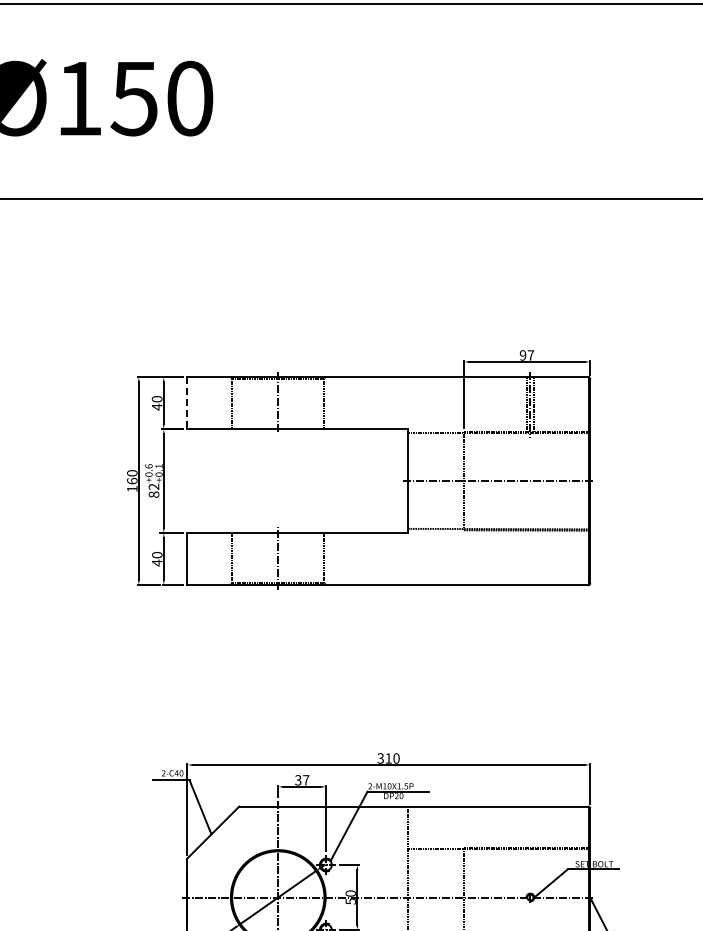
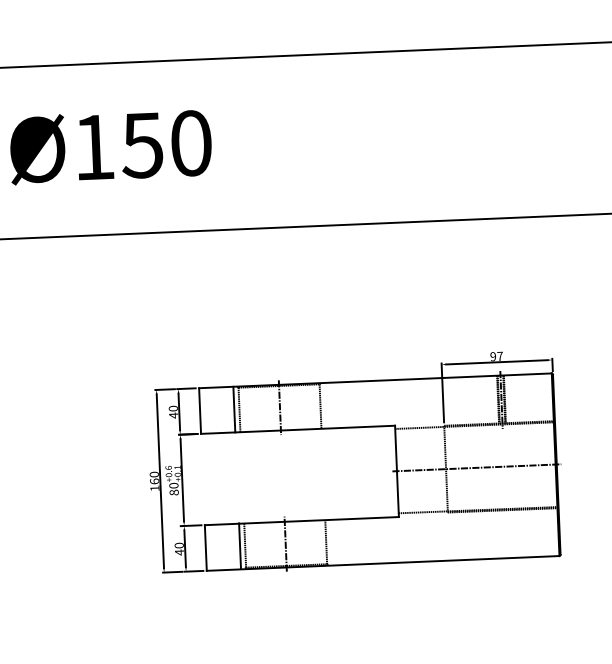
line: (187, 403) -> (200, 411), dashed -> solid
line: (226, 403) -> (234, 409), added
text: (154, 486) -> (174, 485), 82 -> 80
line: (226, 558) -> (240, 546), added

